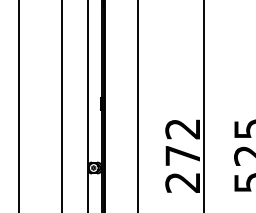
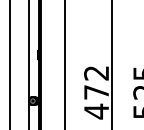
text: (182, 182) -> (96, 111), 272 -> 472

